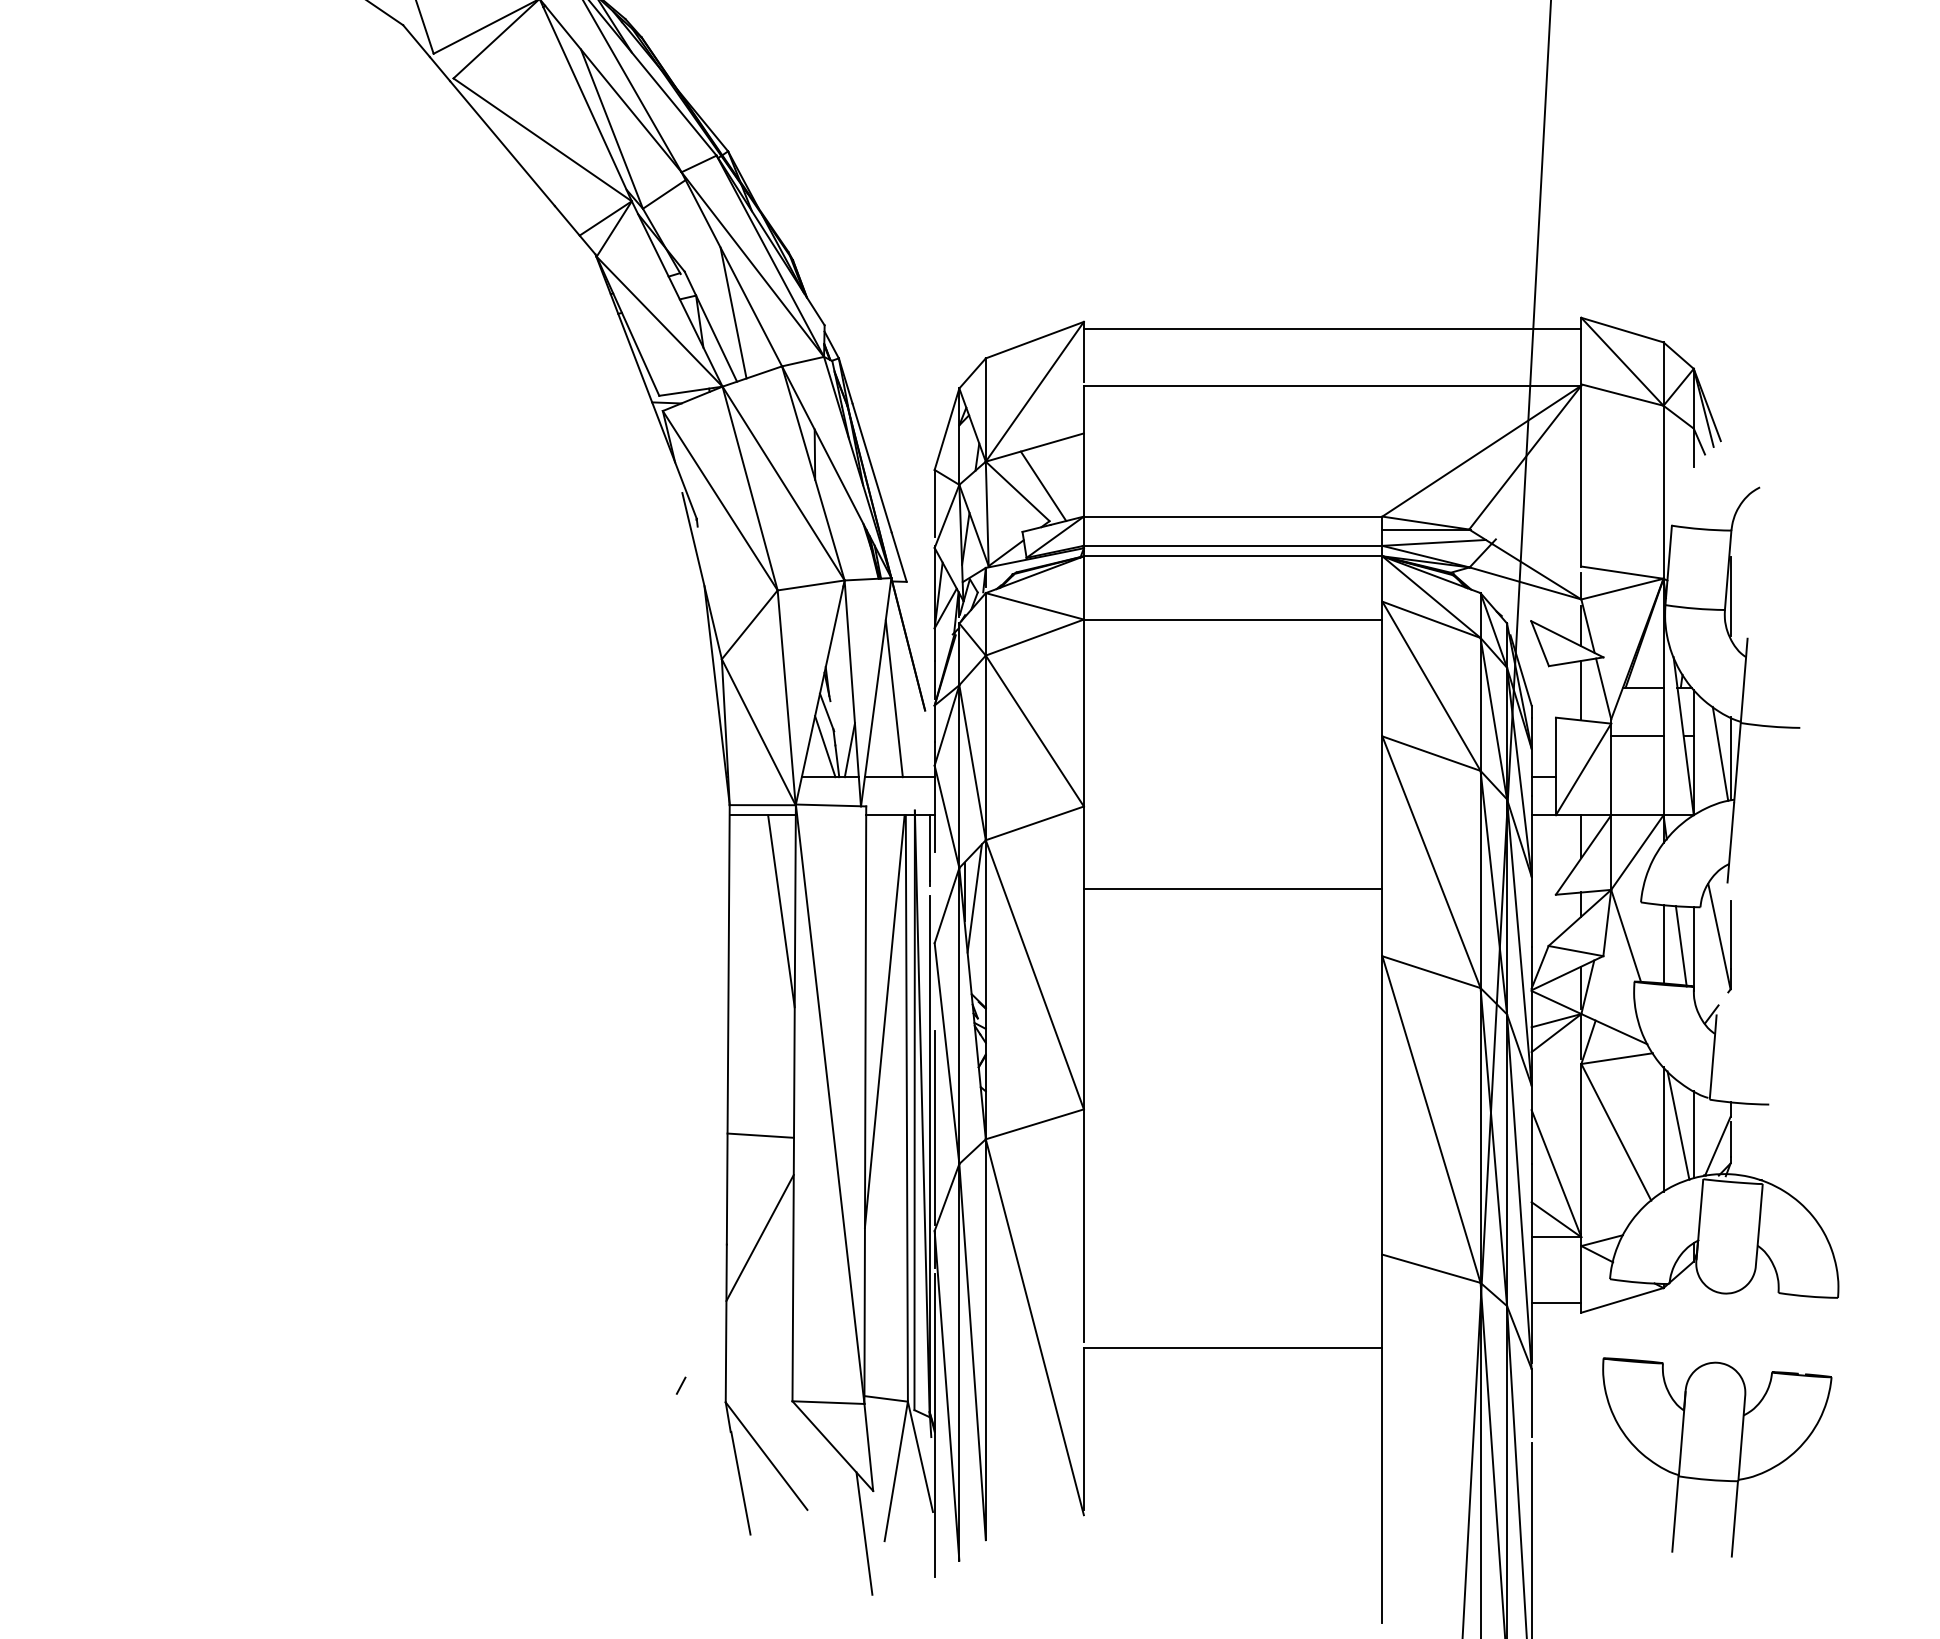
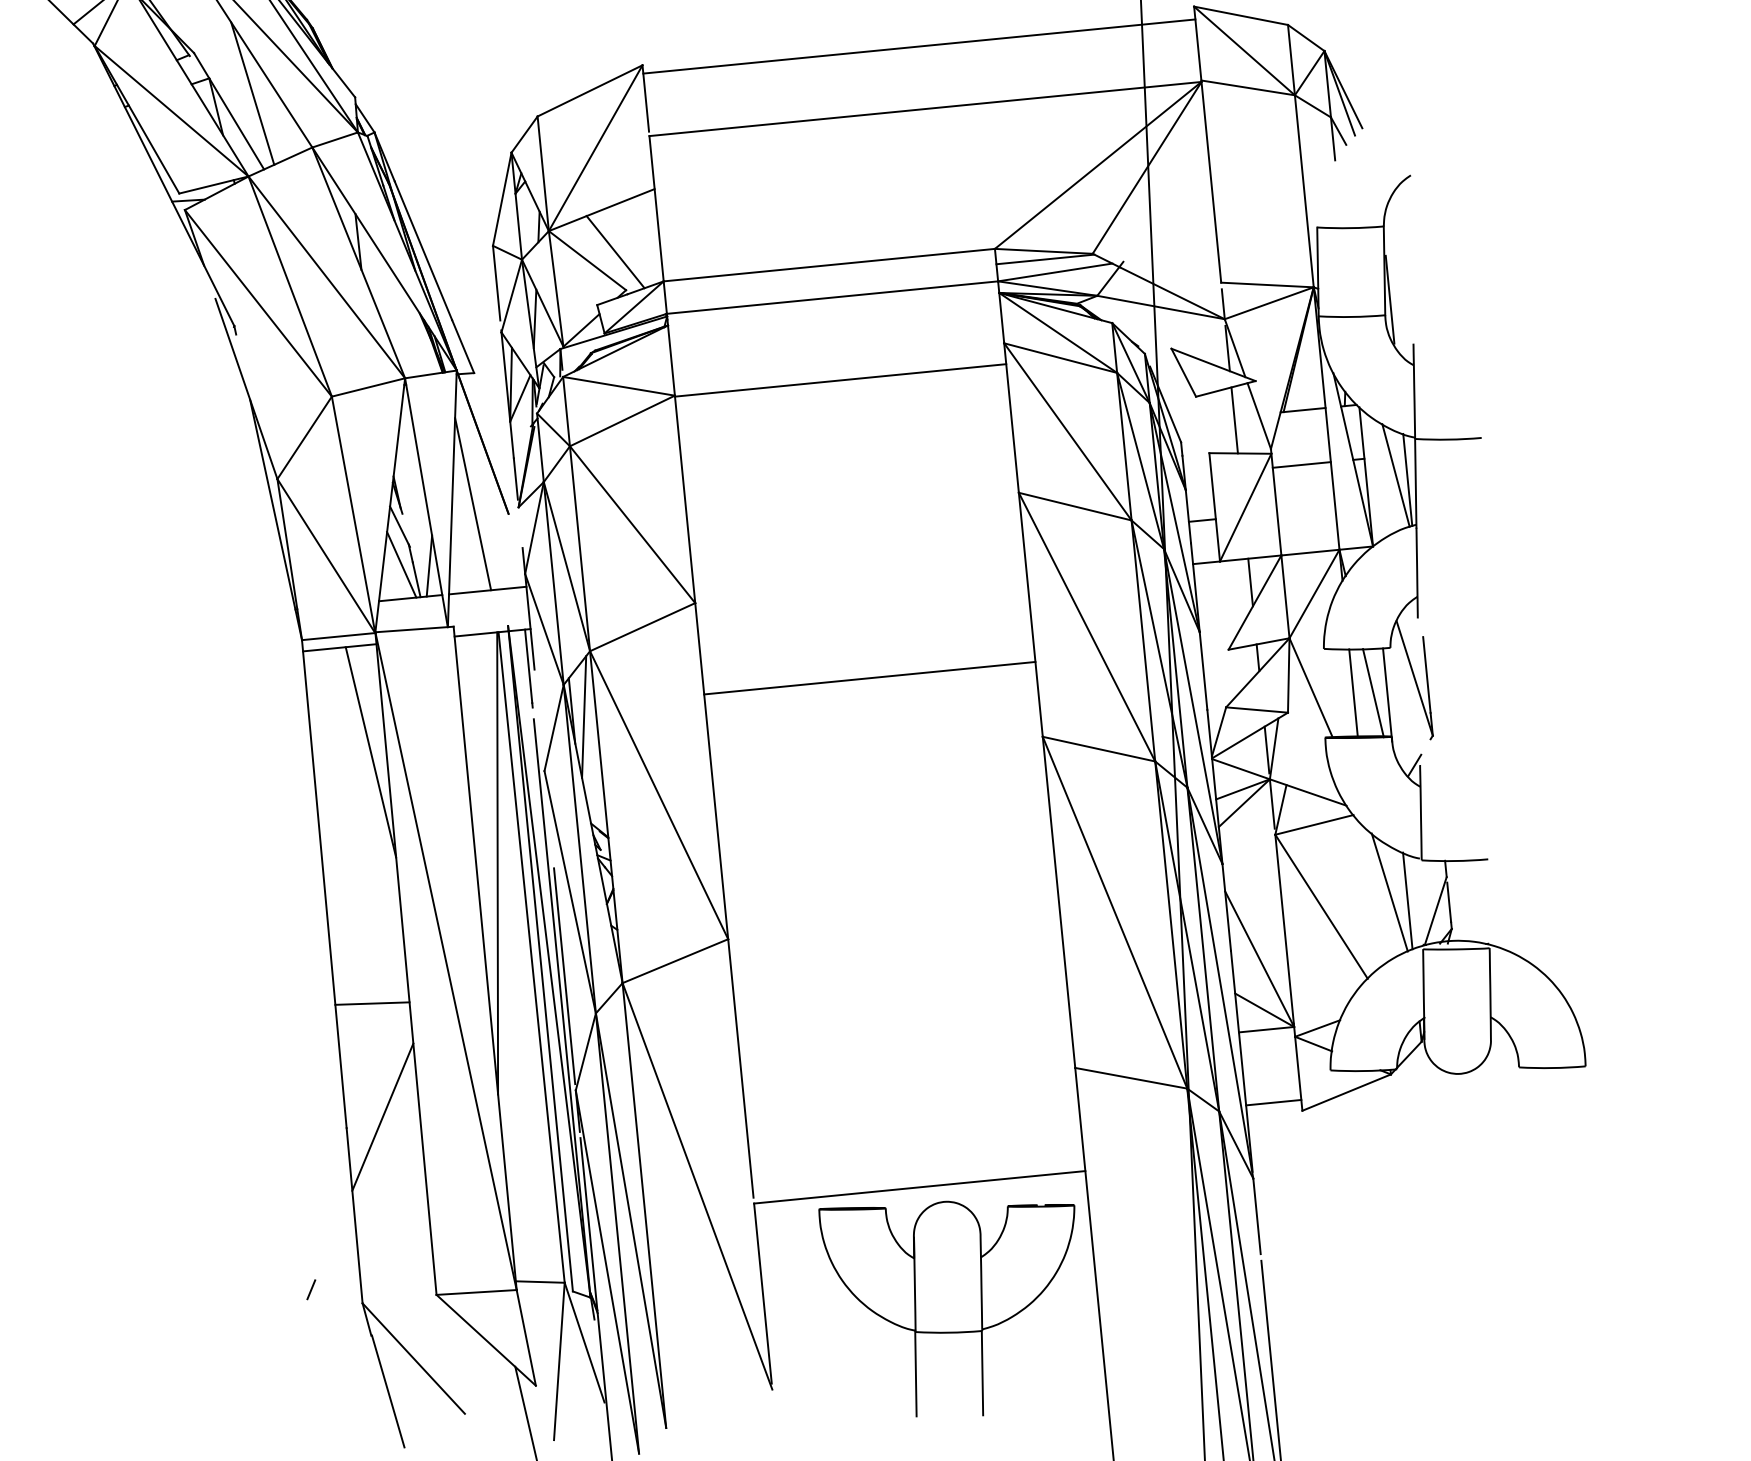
line: (1232, 556) -> (832, 309), removed
line: (934, 723) -> (520, 527), removed
line: (1663, 1129) -> (1373, 898), removed
part: (1717, 1457) -> (956, 1306), moved

